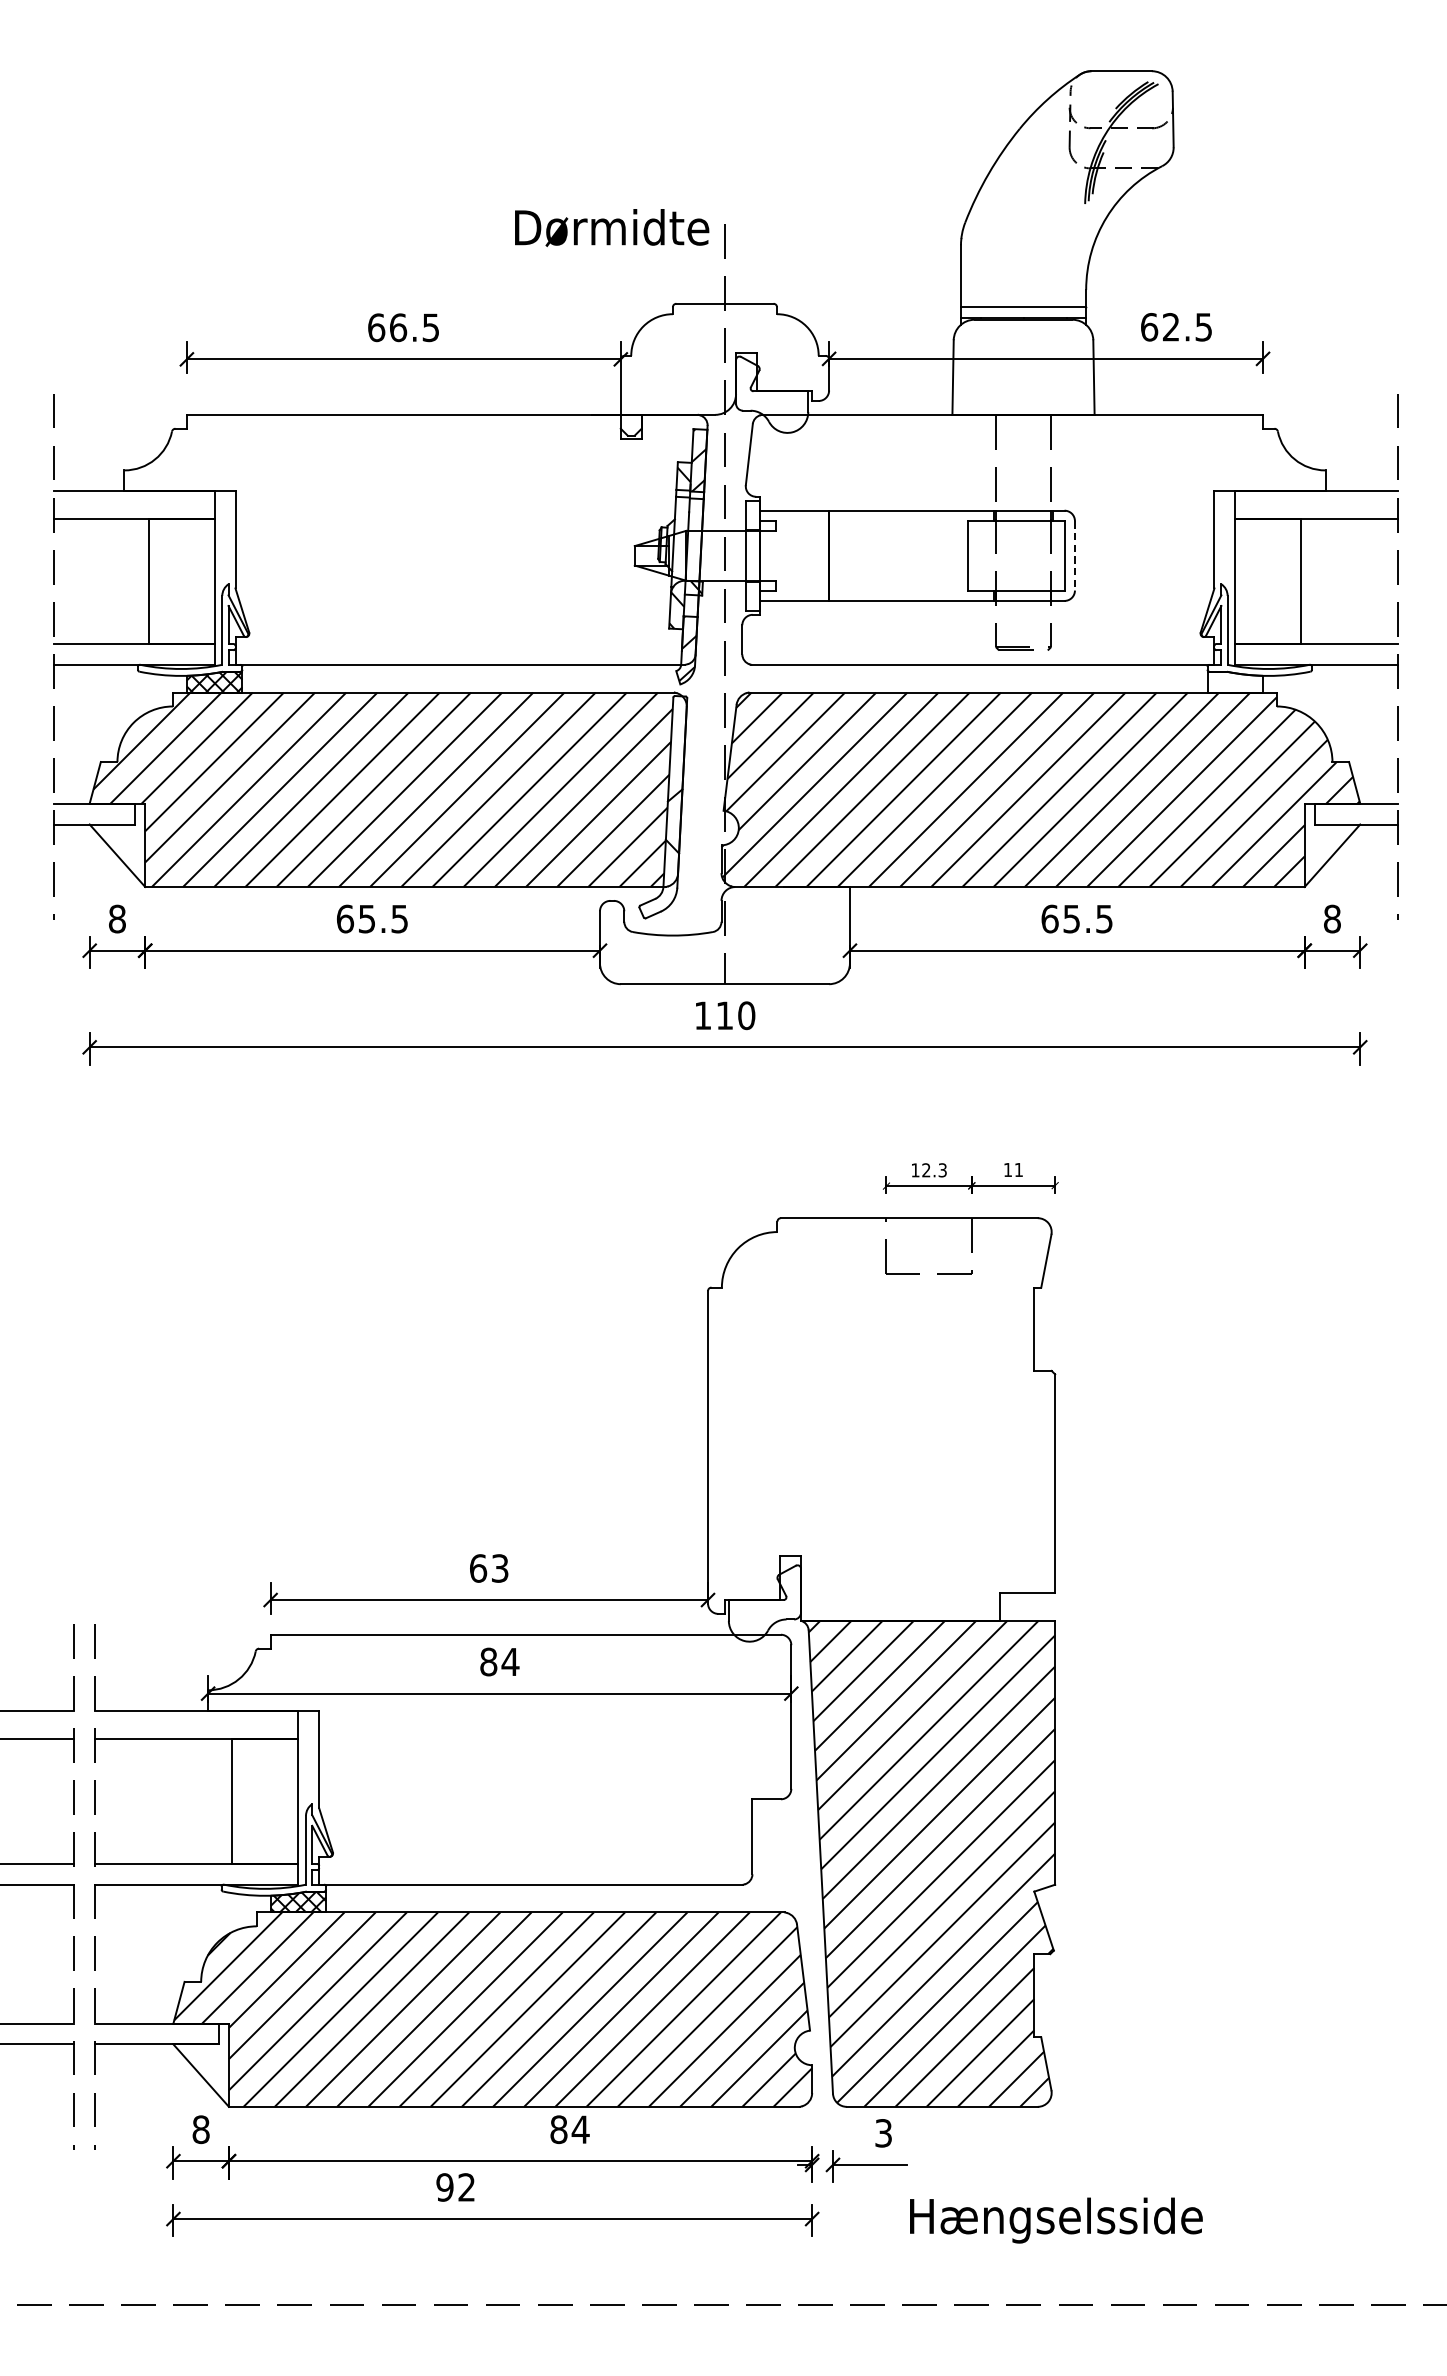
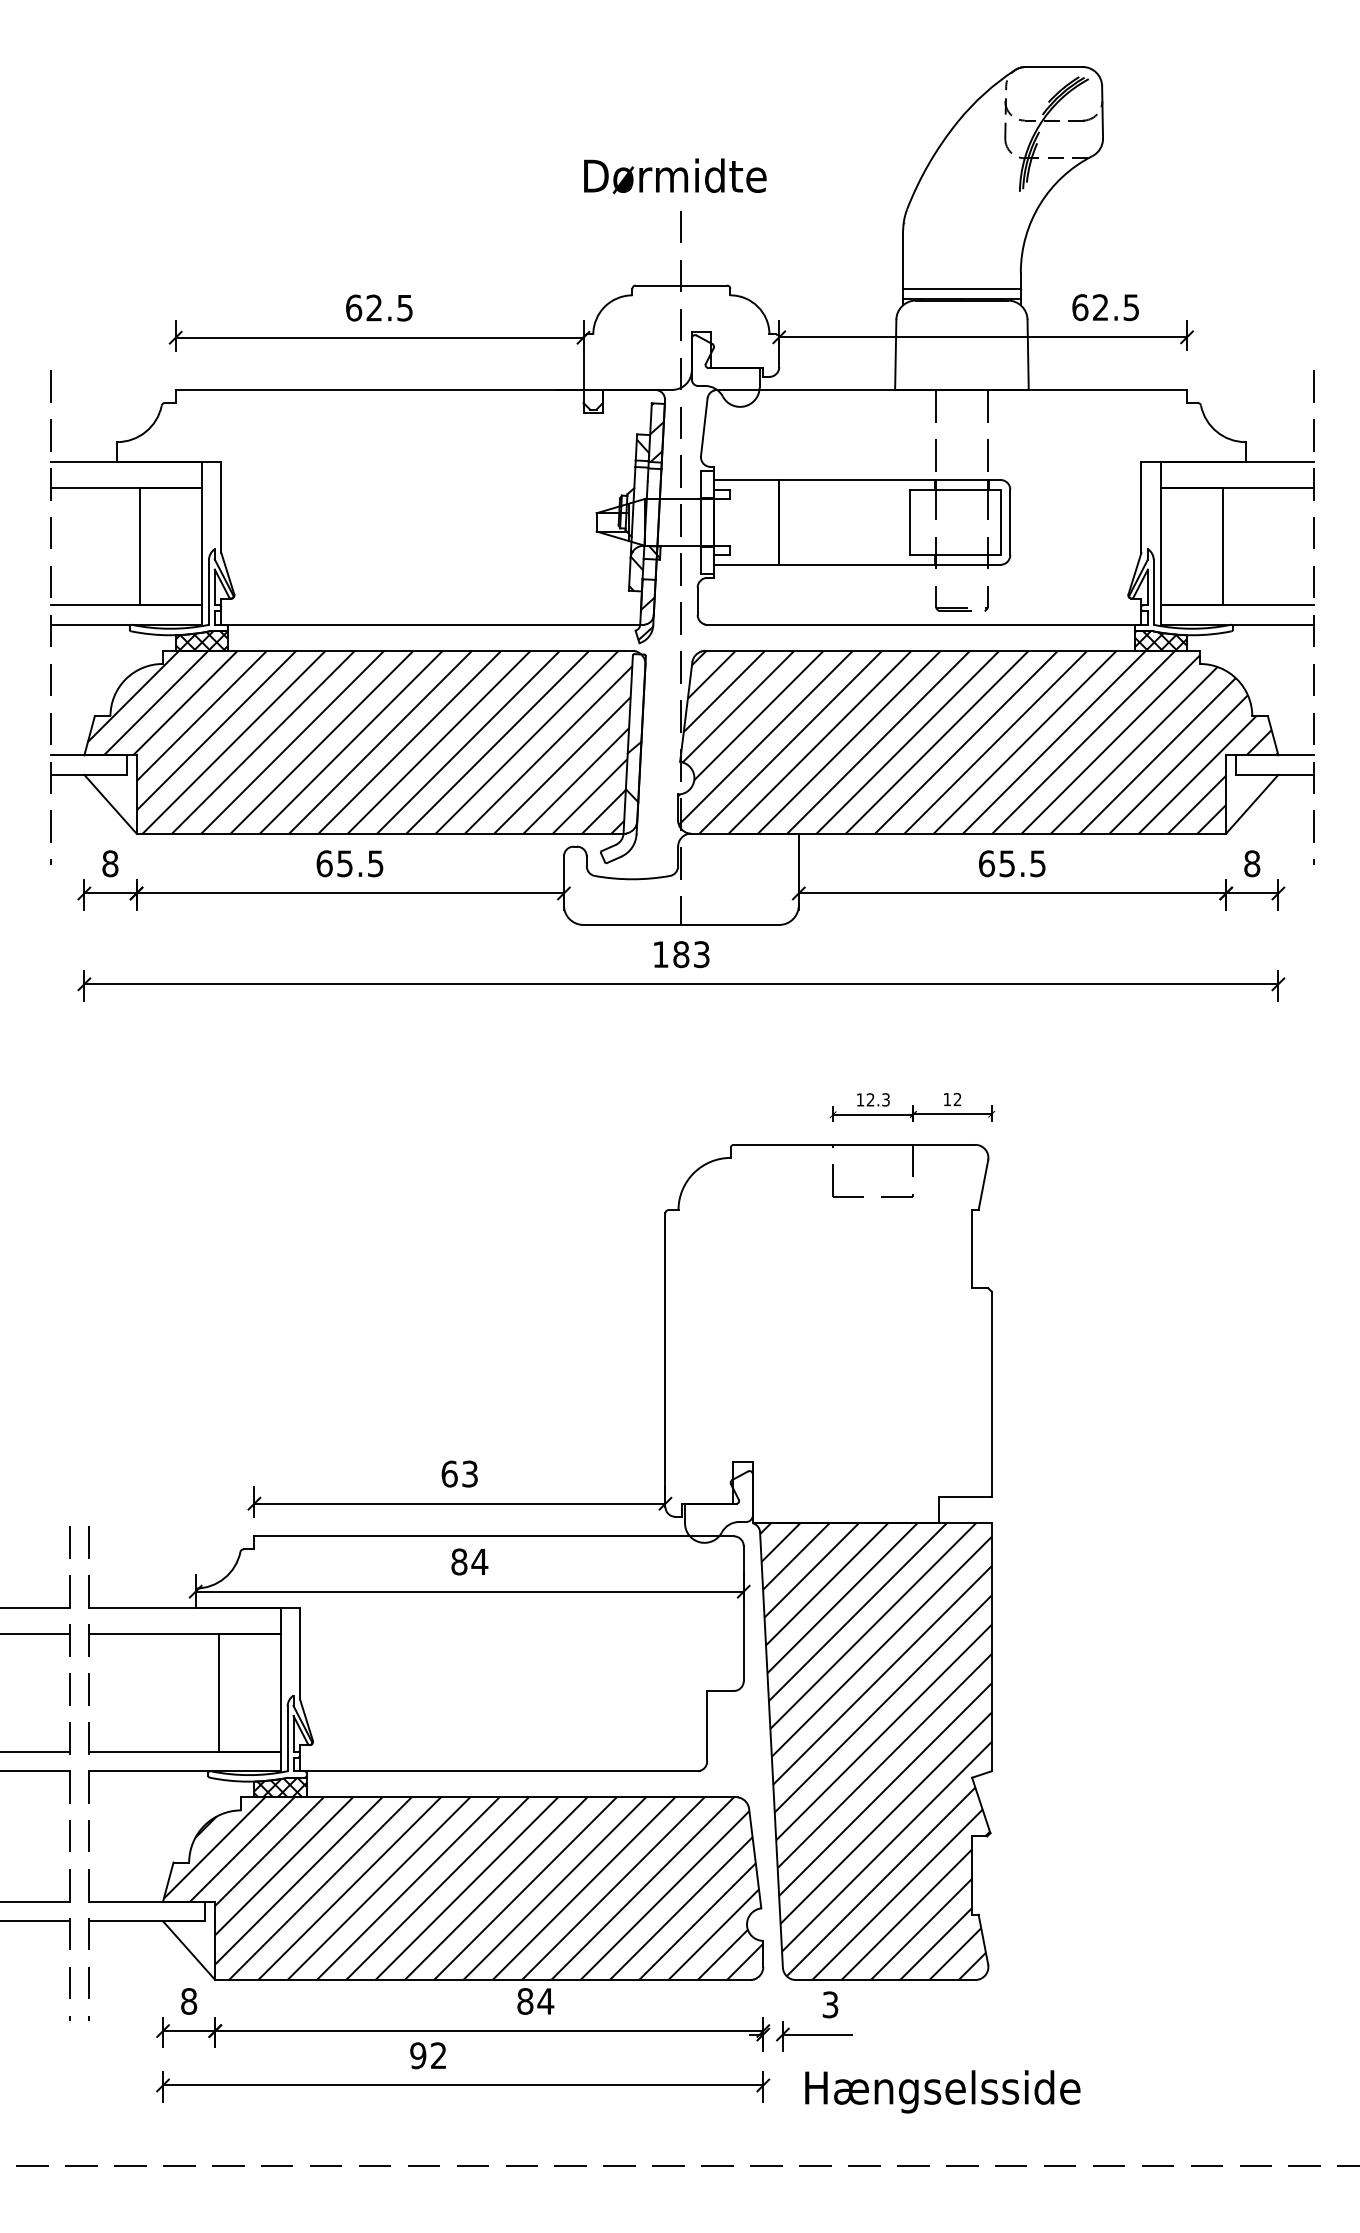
text: (612, 228) -> (675, 176), moved
text: (398, 327) -> (374, 307), 66.5 -> 62.5
line: (1075, 555) -> (1010, 522), dashed -> solid
hatch: (1234, 681) -> (1160, 640), added
text: (735, 1015) -> (691, 954), 110 -> 183
text: (1018, 1168) -> (957, 1098), 11 -> 12
text: (1056, 2220) -> (942, 2091), moved

